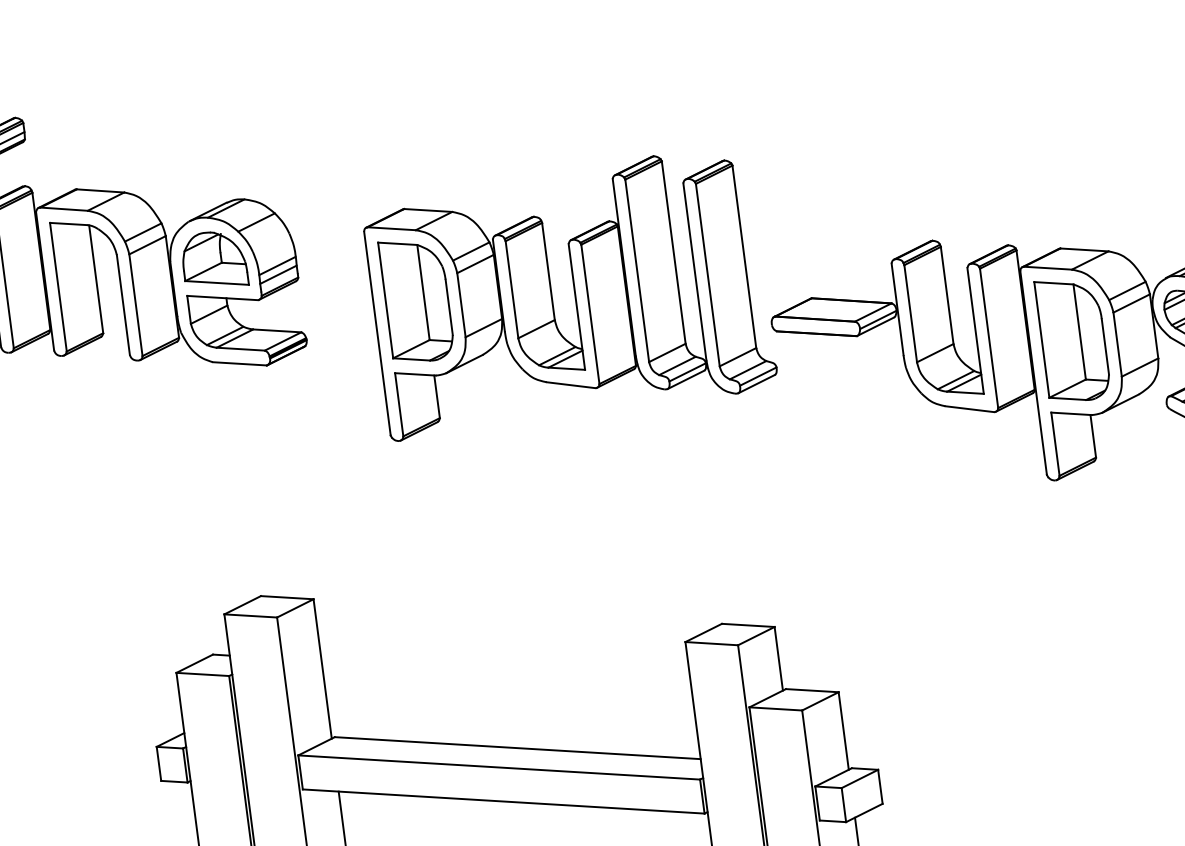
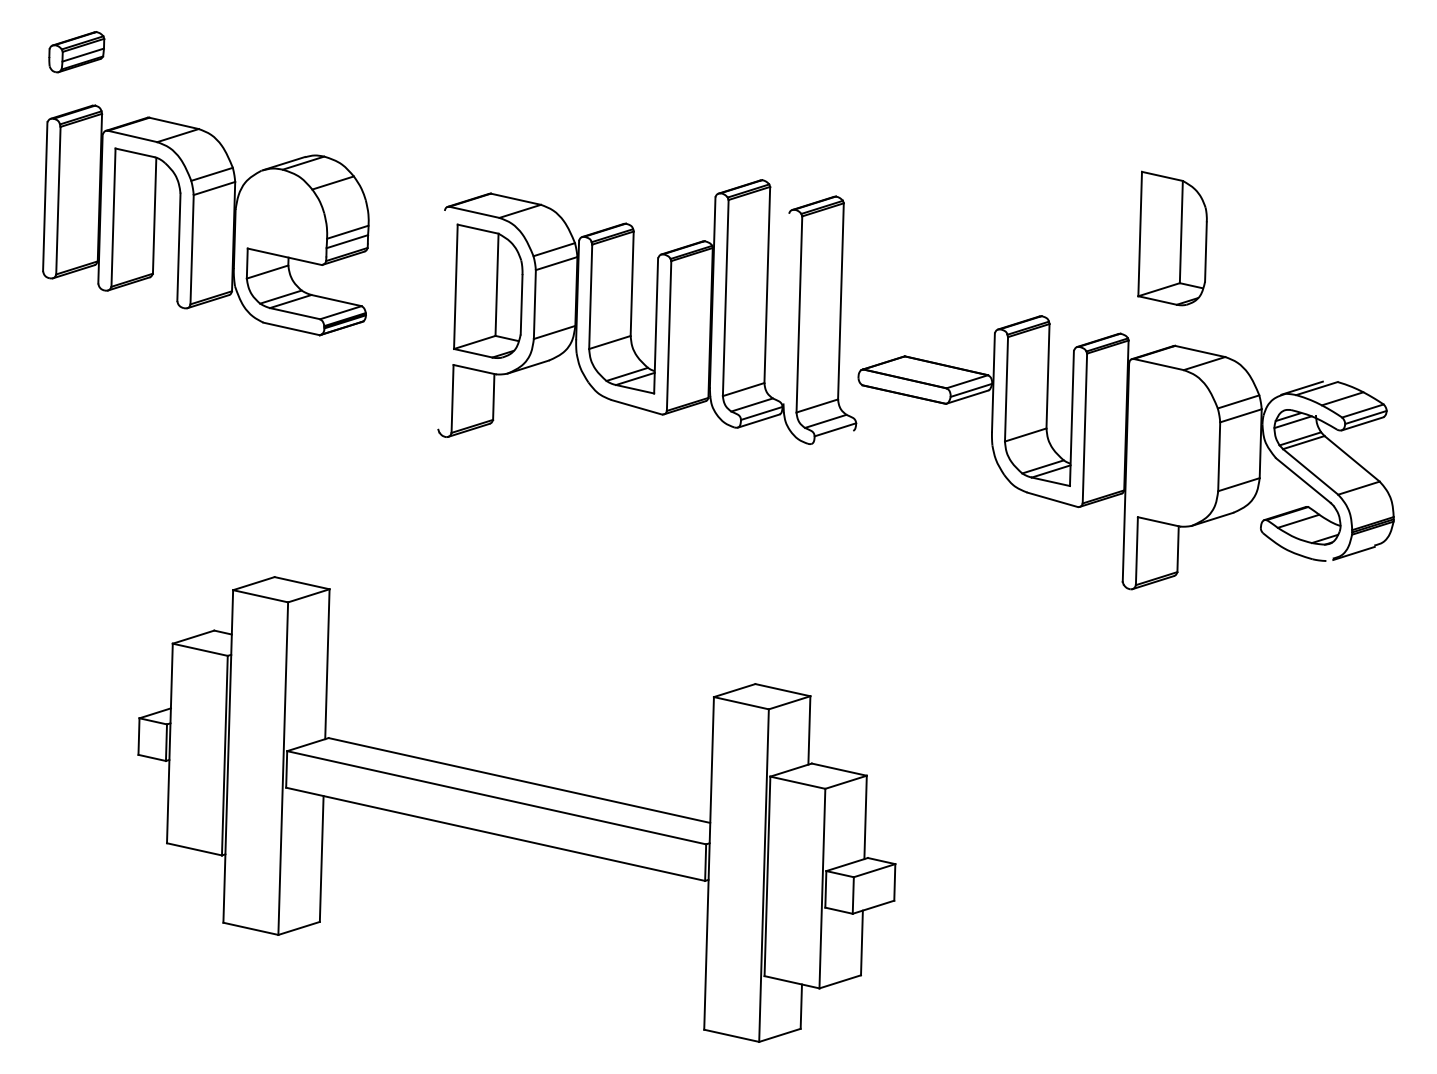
part: (213, 261) -> (281, 216), removed
line: (695, 271) -> (786, 308), removed
line: (377, 332) -> (441, 319), removed
part: (1072, 339) -> (1172, 238), moved
line: (756, 384) -> (832, 437), removed

